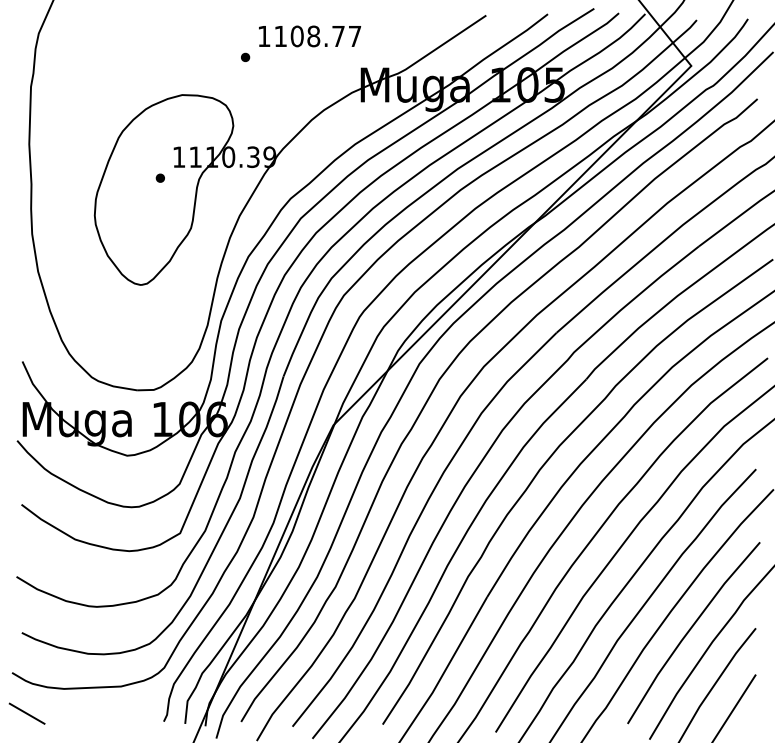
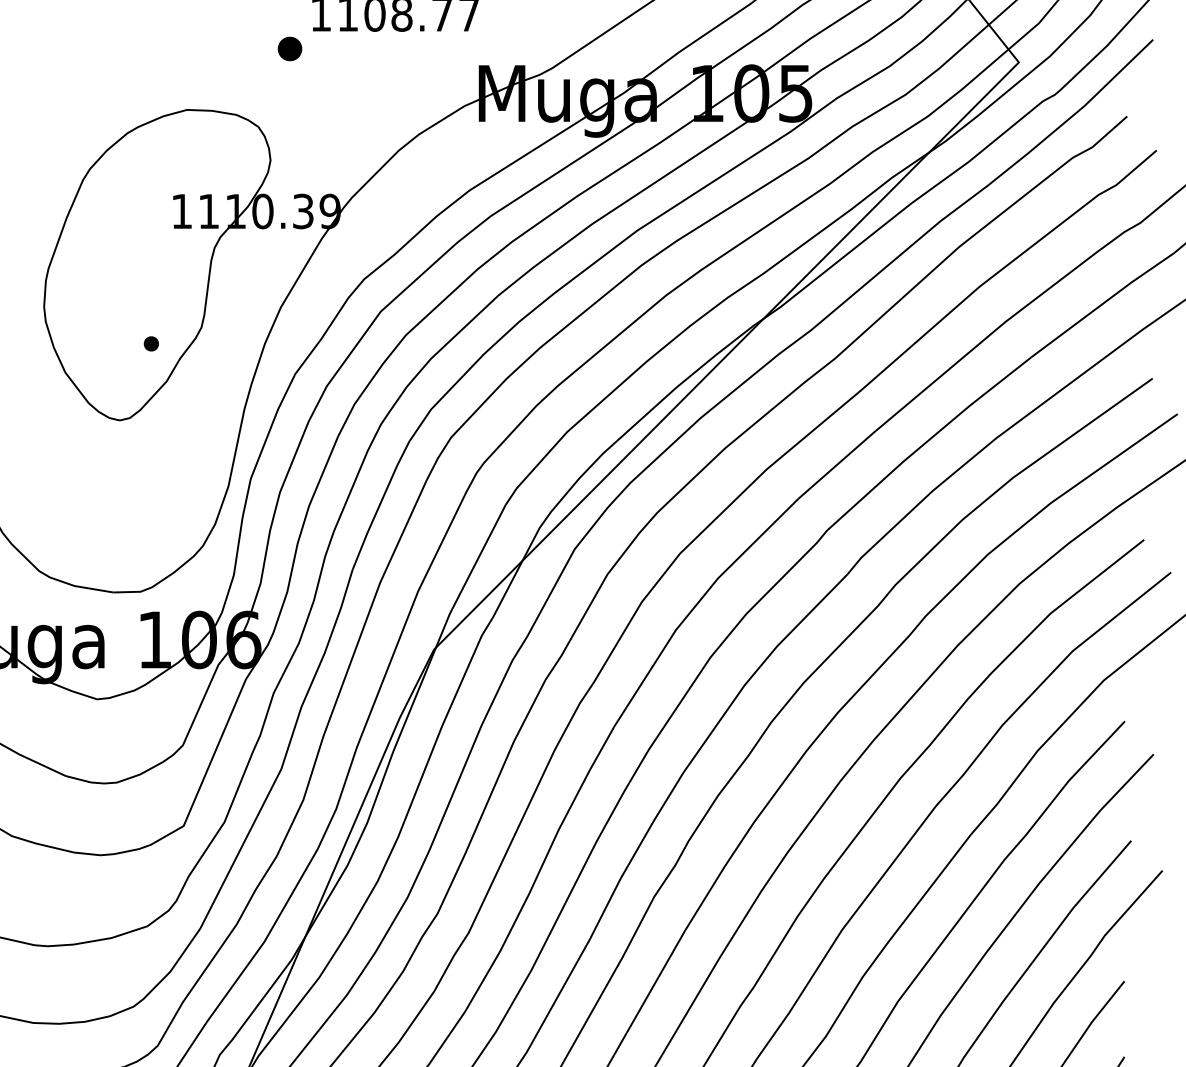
part: (245, 56) -> (290, 46), size x1.6
part: (159, 177) -> (149, 342), moved

